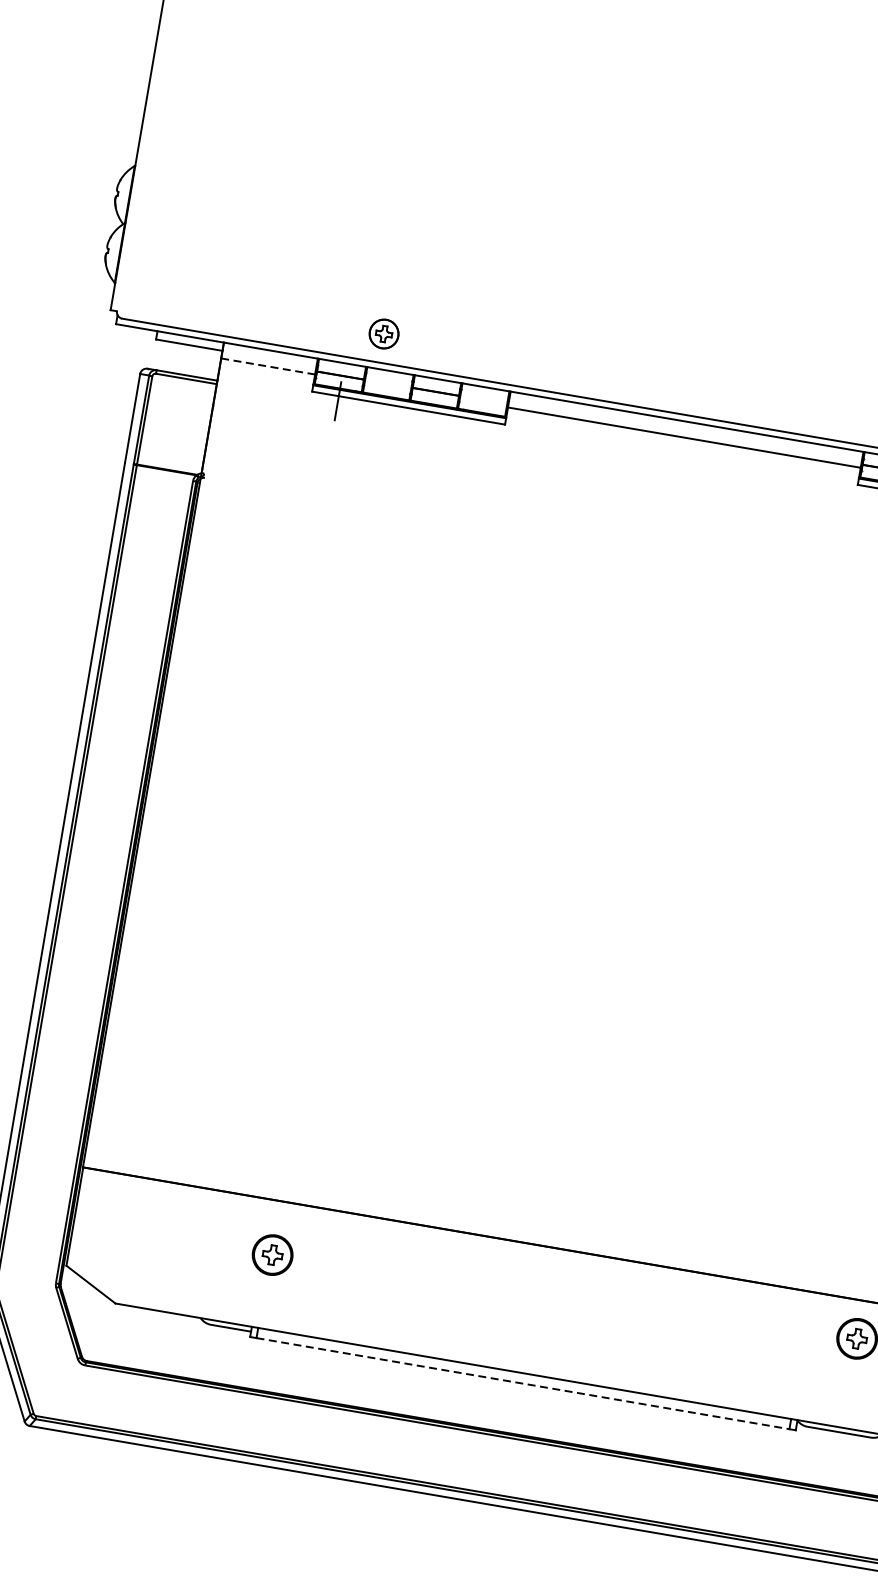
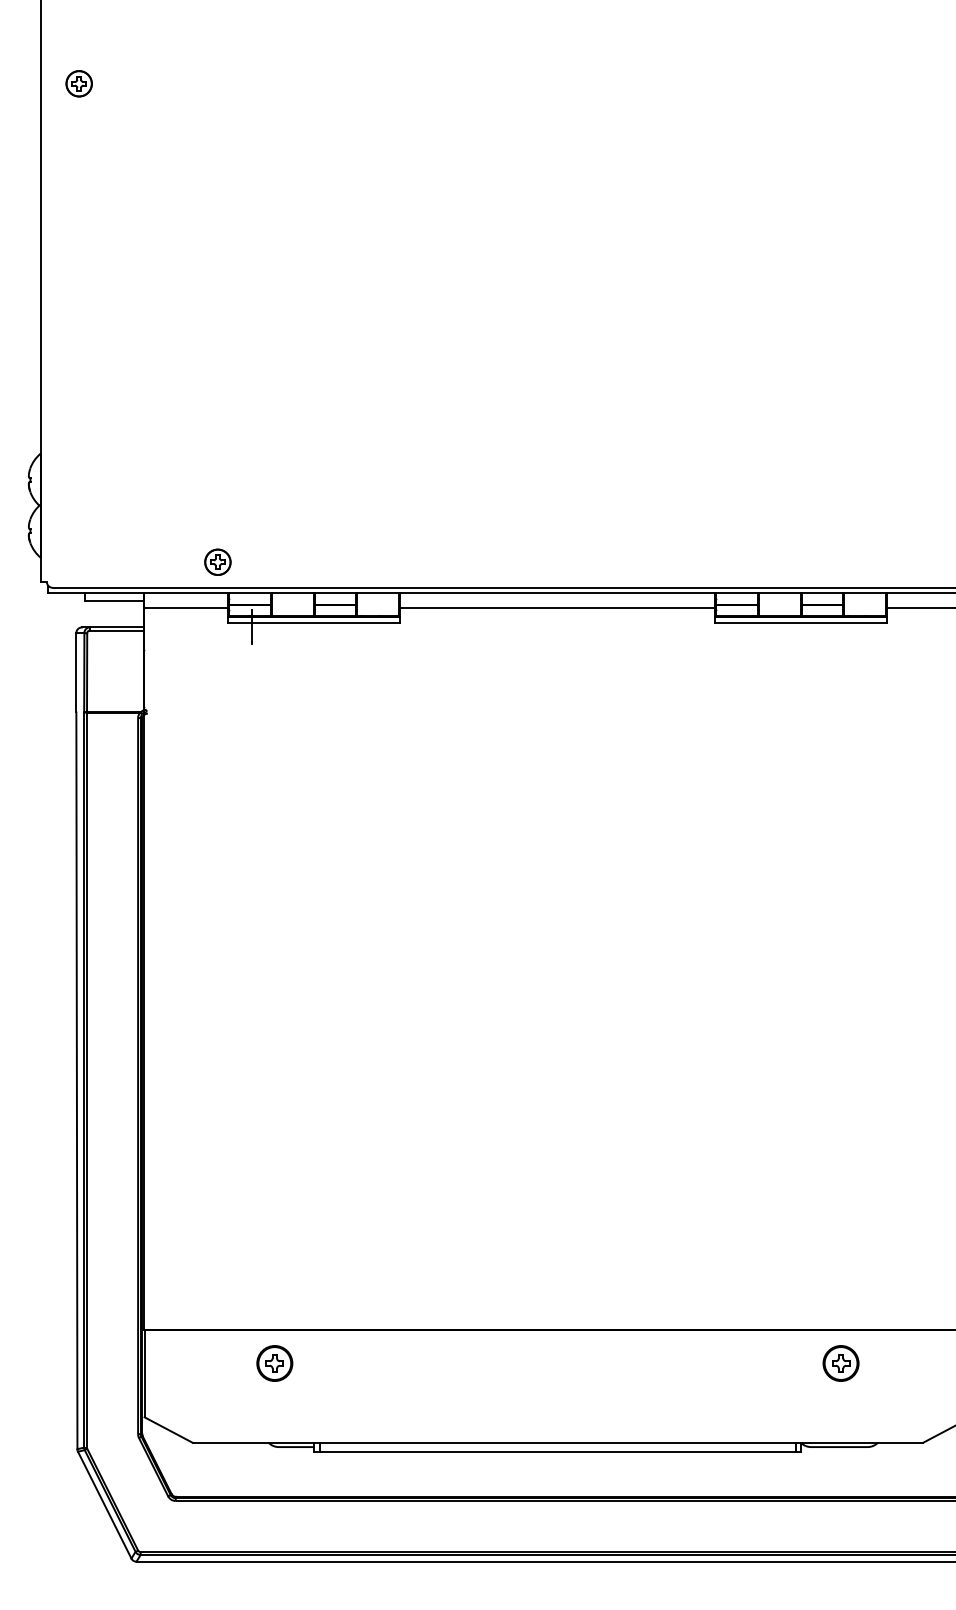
part: (383, 333) -> (217, 561), moved
line: (268, 366) -> (186, 607), dashed -> solid
part: (272, 1255) -> (274, 1363), moved
line: (522, 1383) -> (557, 1451), dashed -> solid

